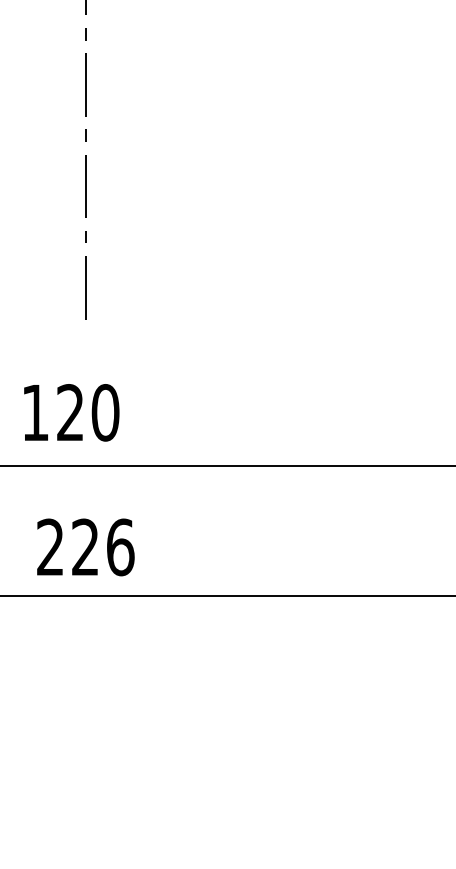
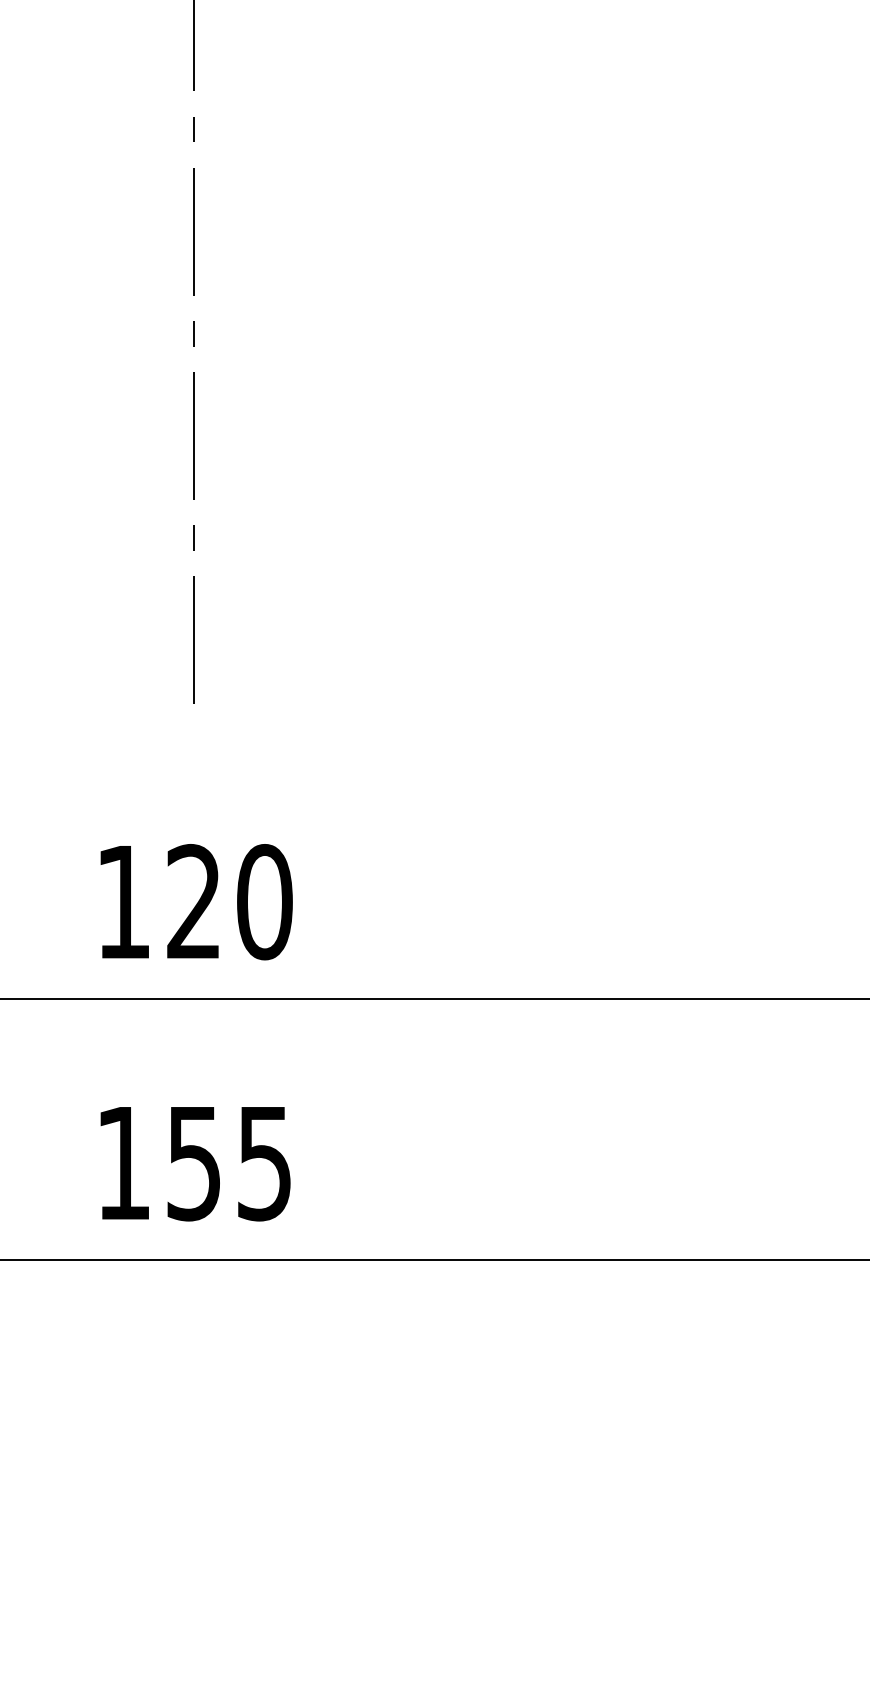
text: (71, 412) -> (196, 901), moved
text: (85, 547) -> (194, 1163), 226 -> 155

